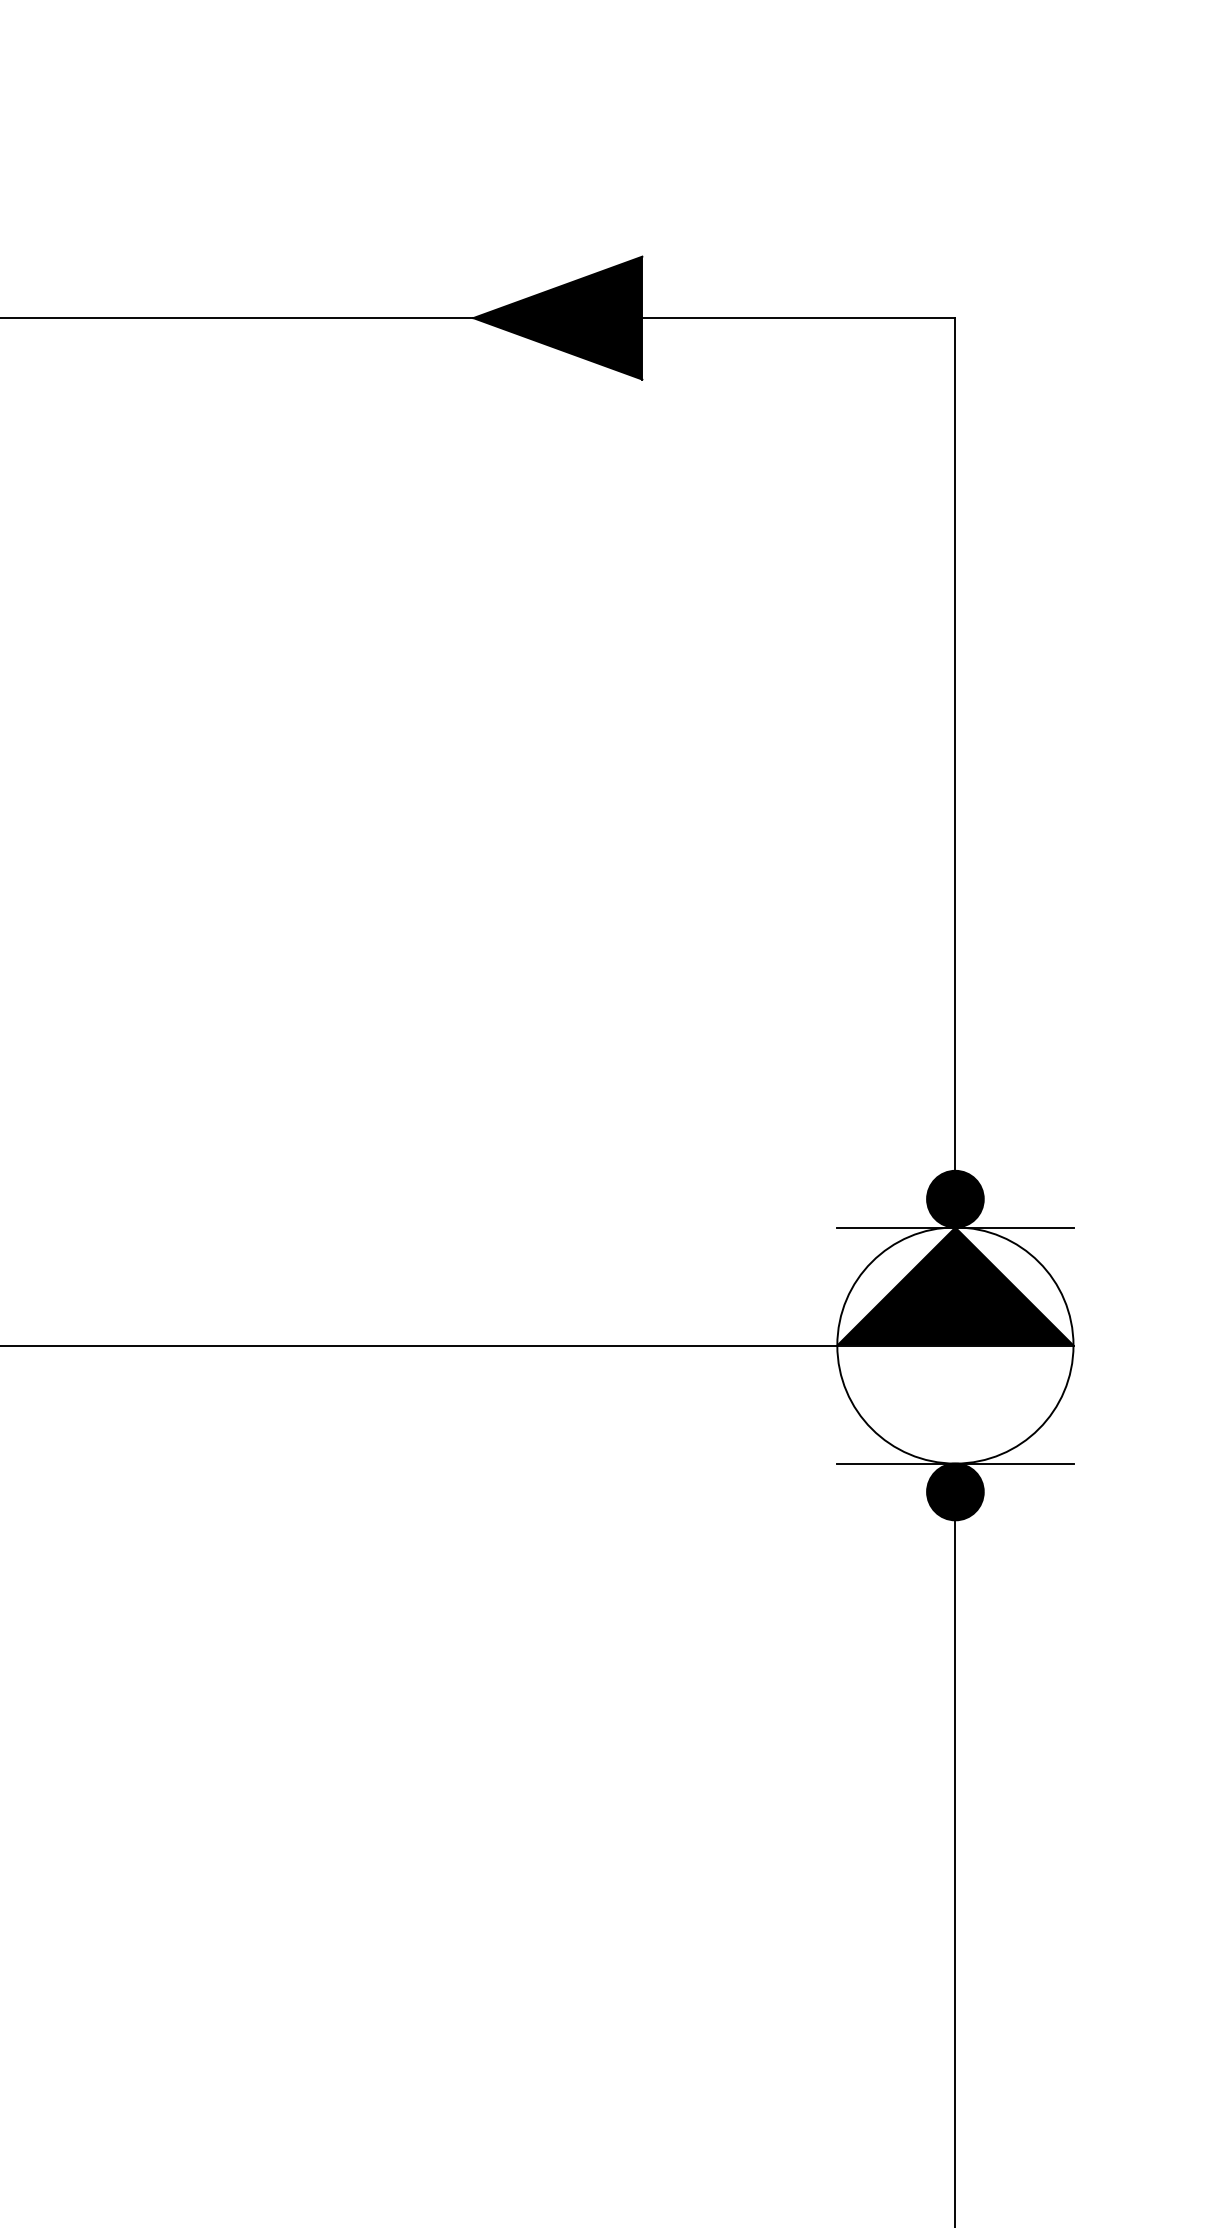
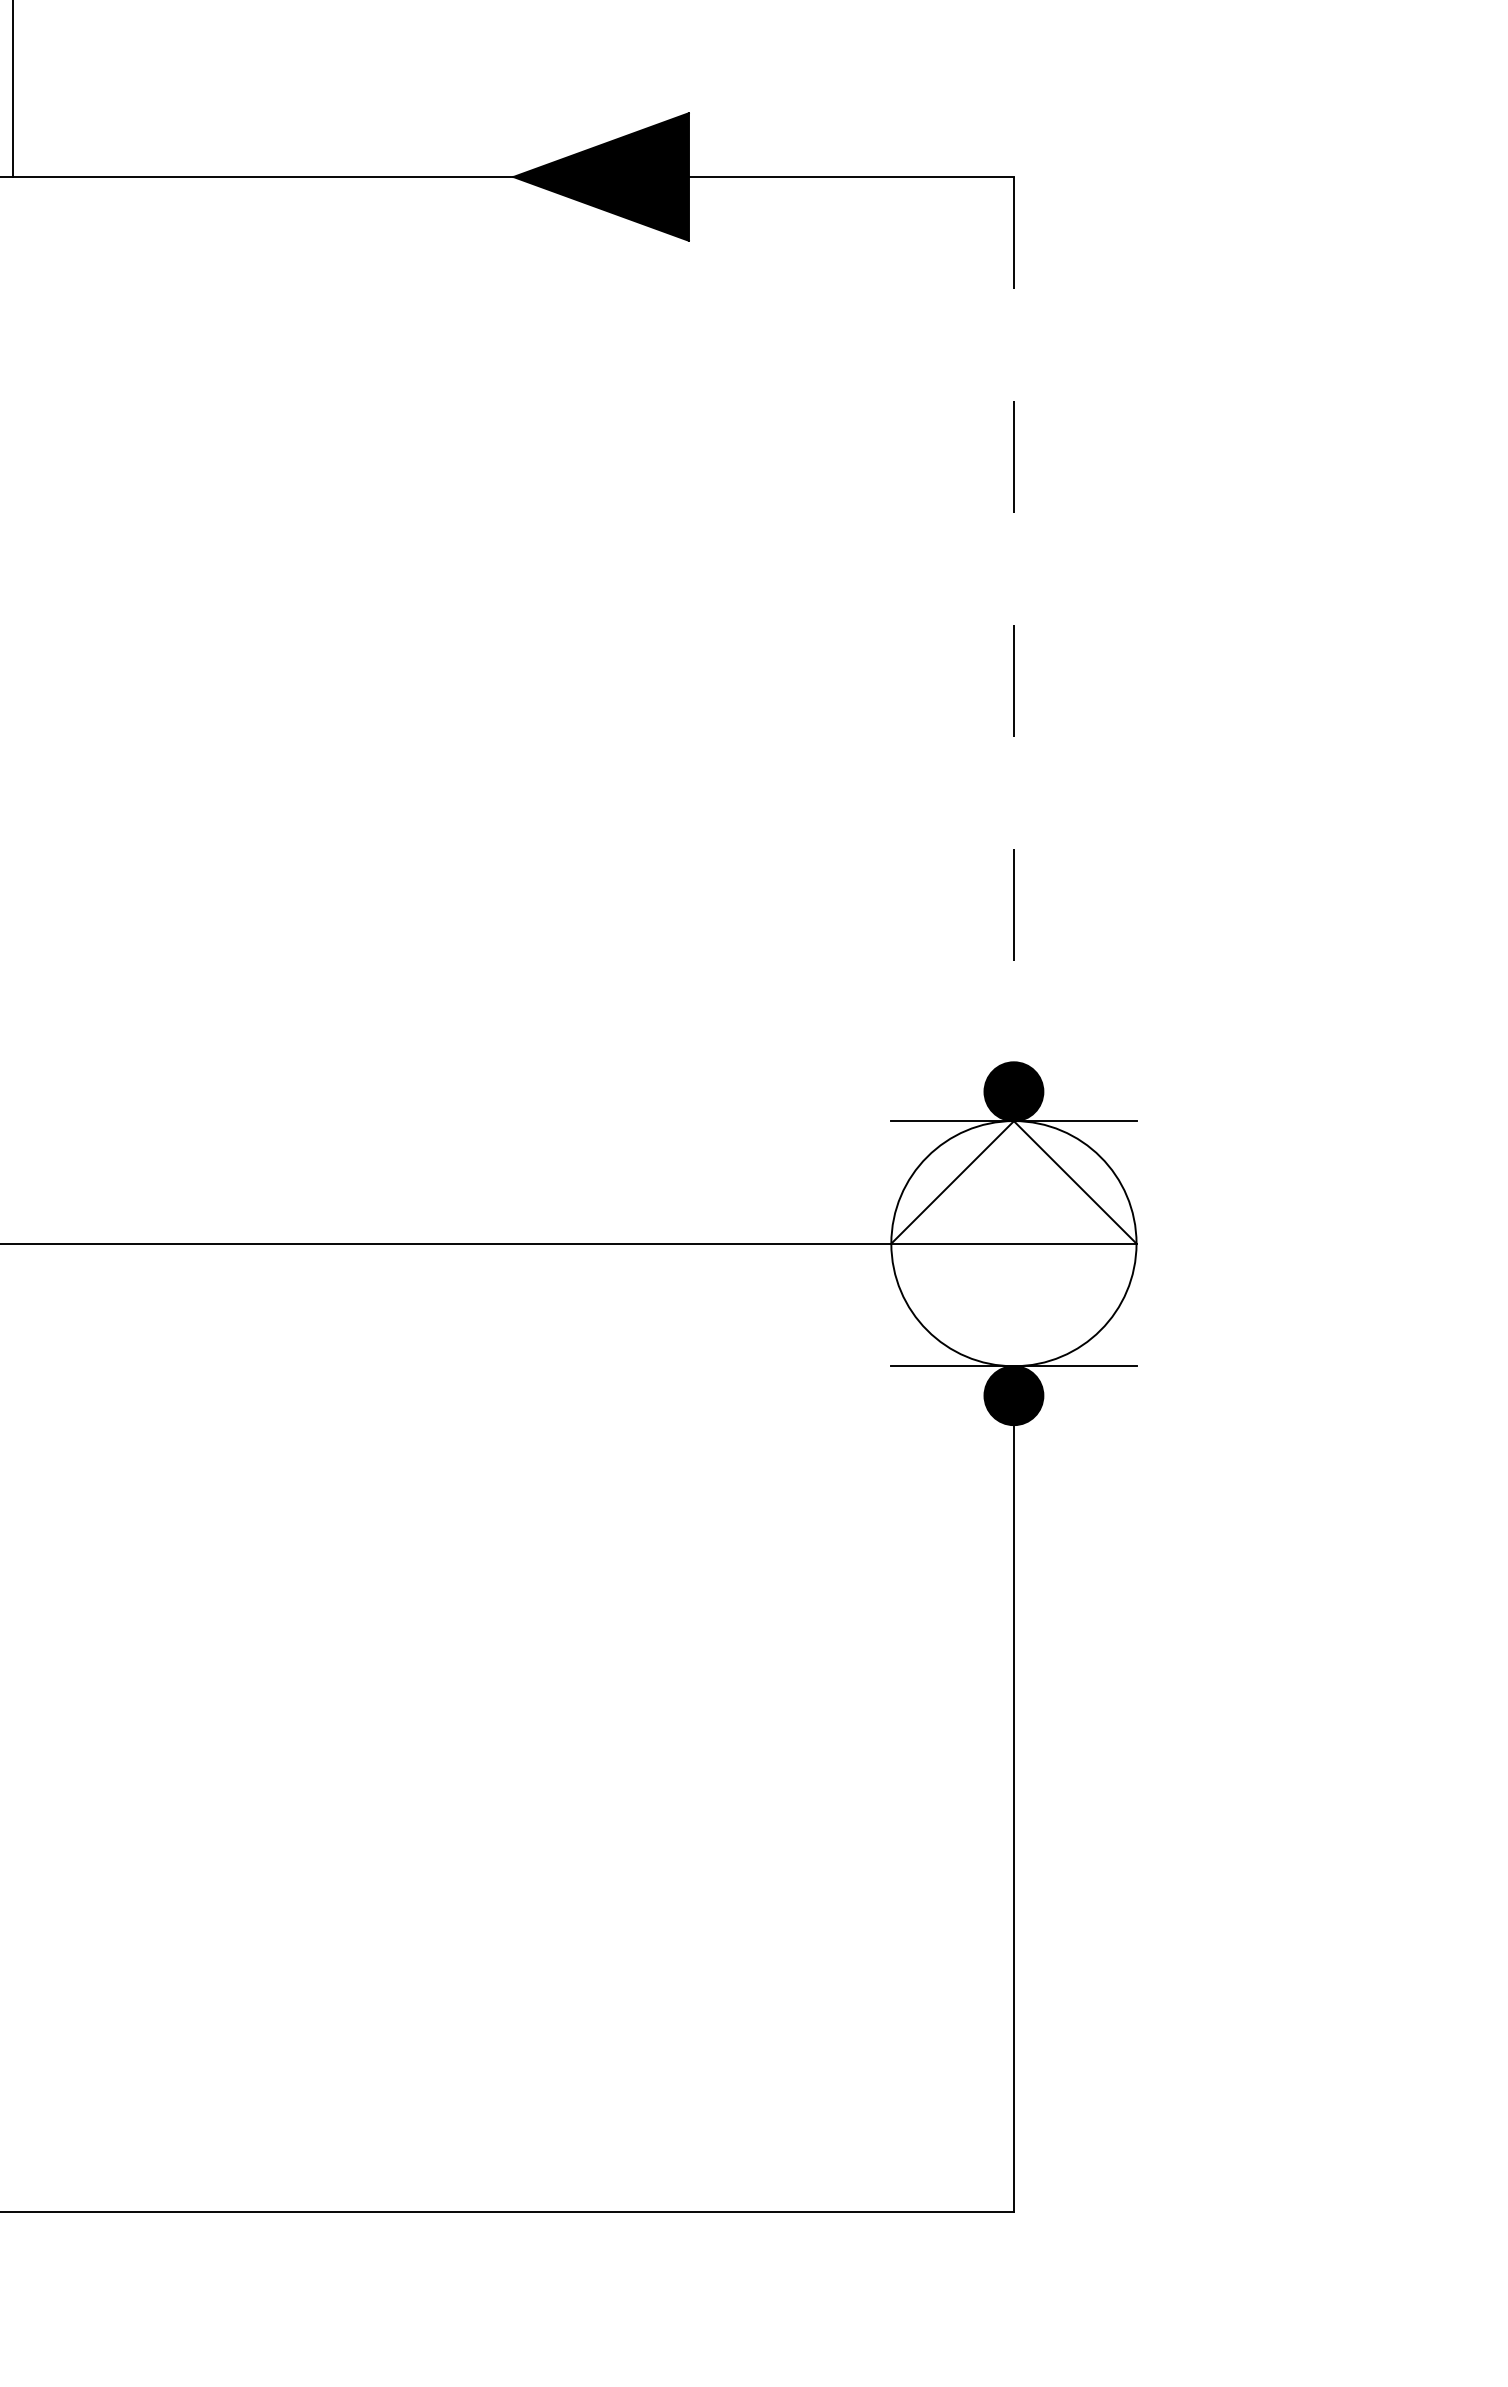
line: (954, 744) -> (1013, 619), solid -> dashed
fill: (954, 1286) -> (1013, 1182), removed

